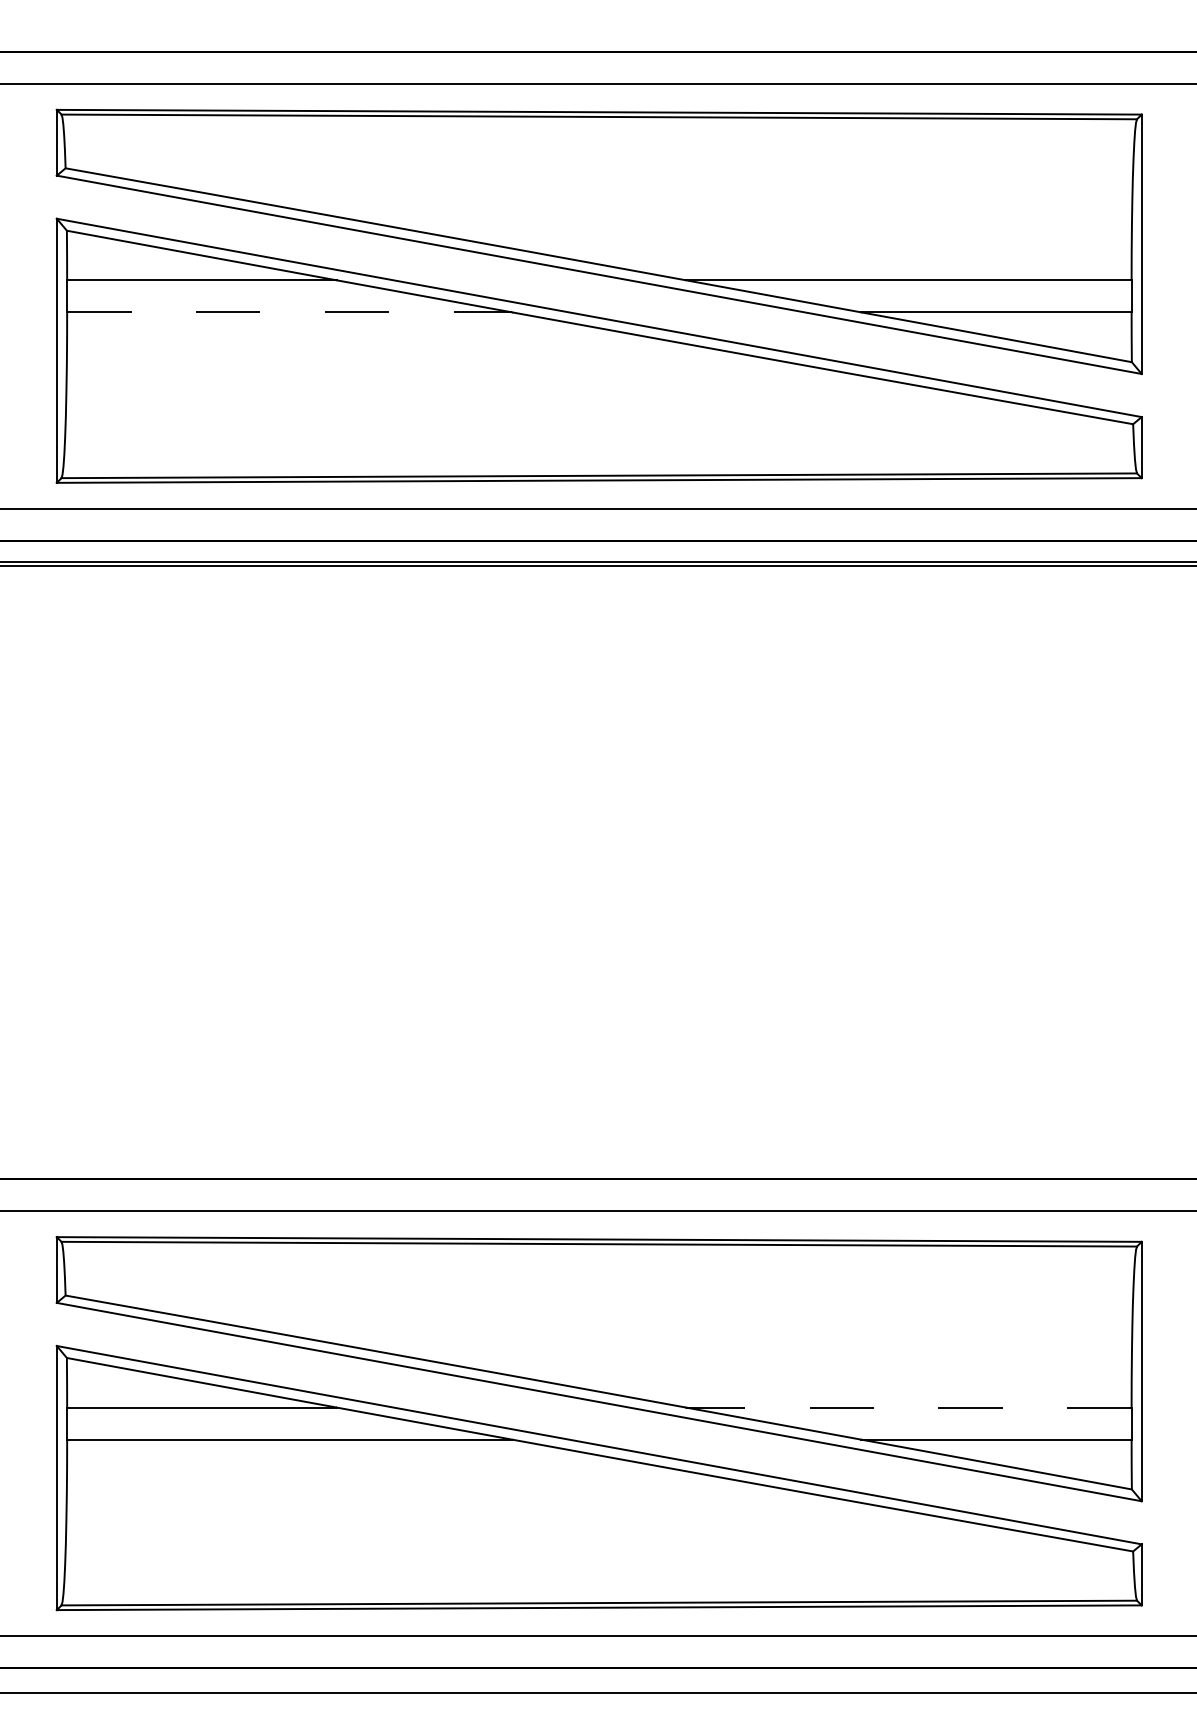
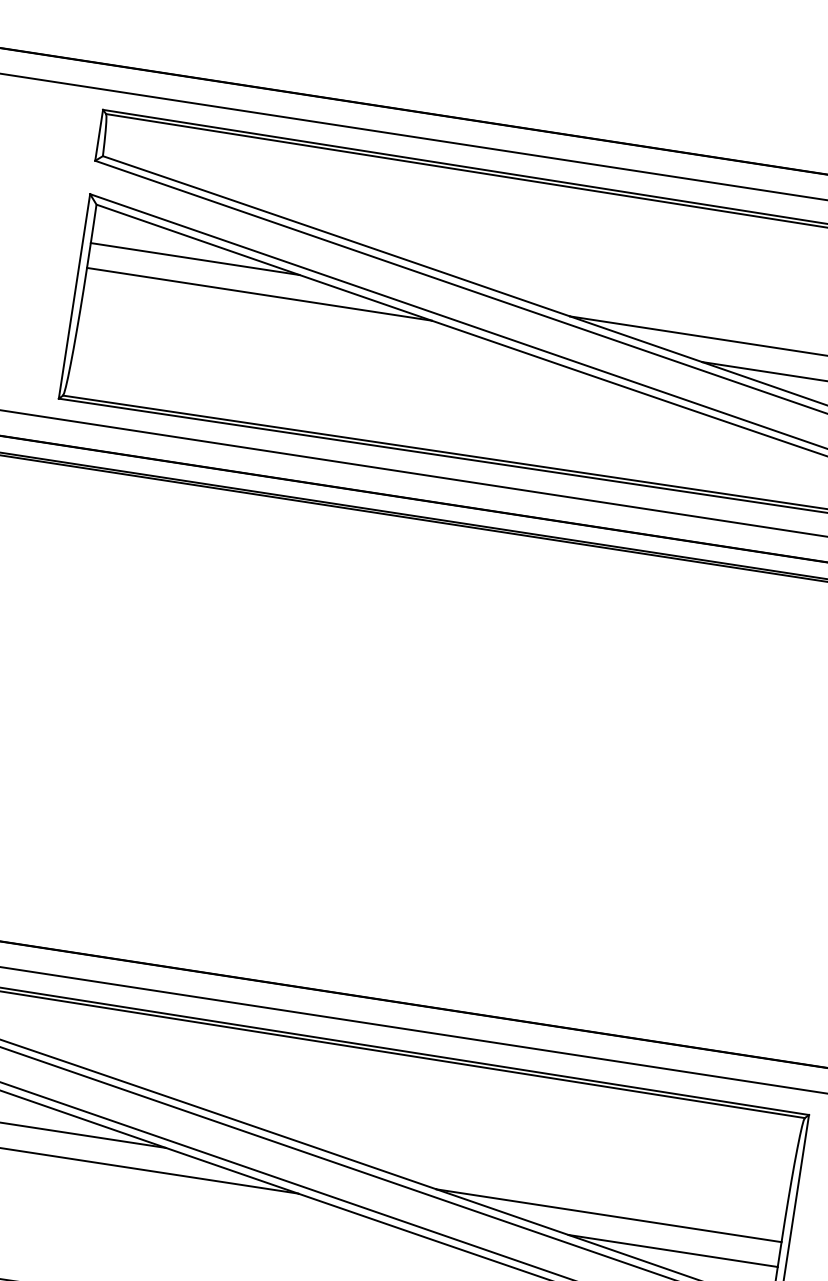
line: (289, 312) -> (259, 294), dashed -> solid
line: (908, 1407) -> (608, 1215), dashed -> solid

